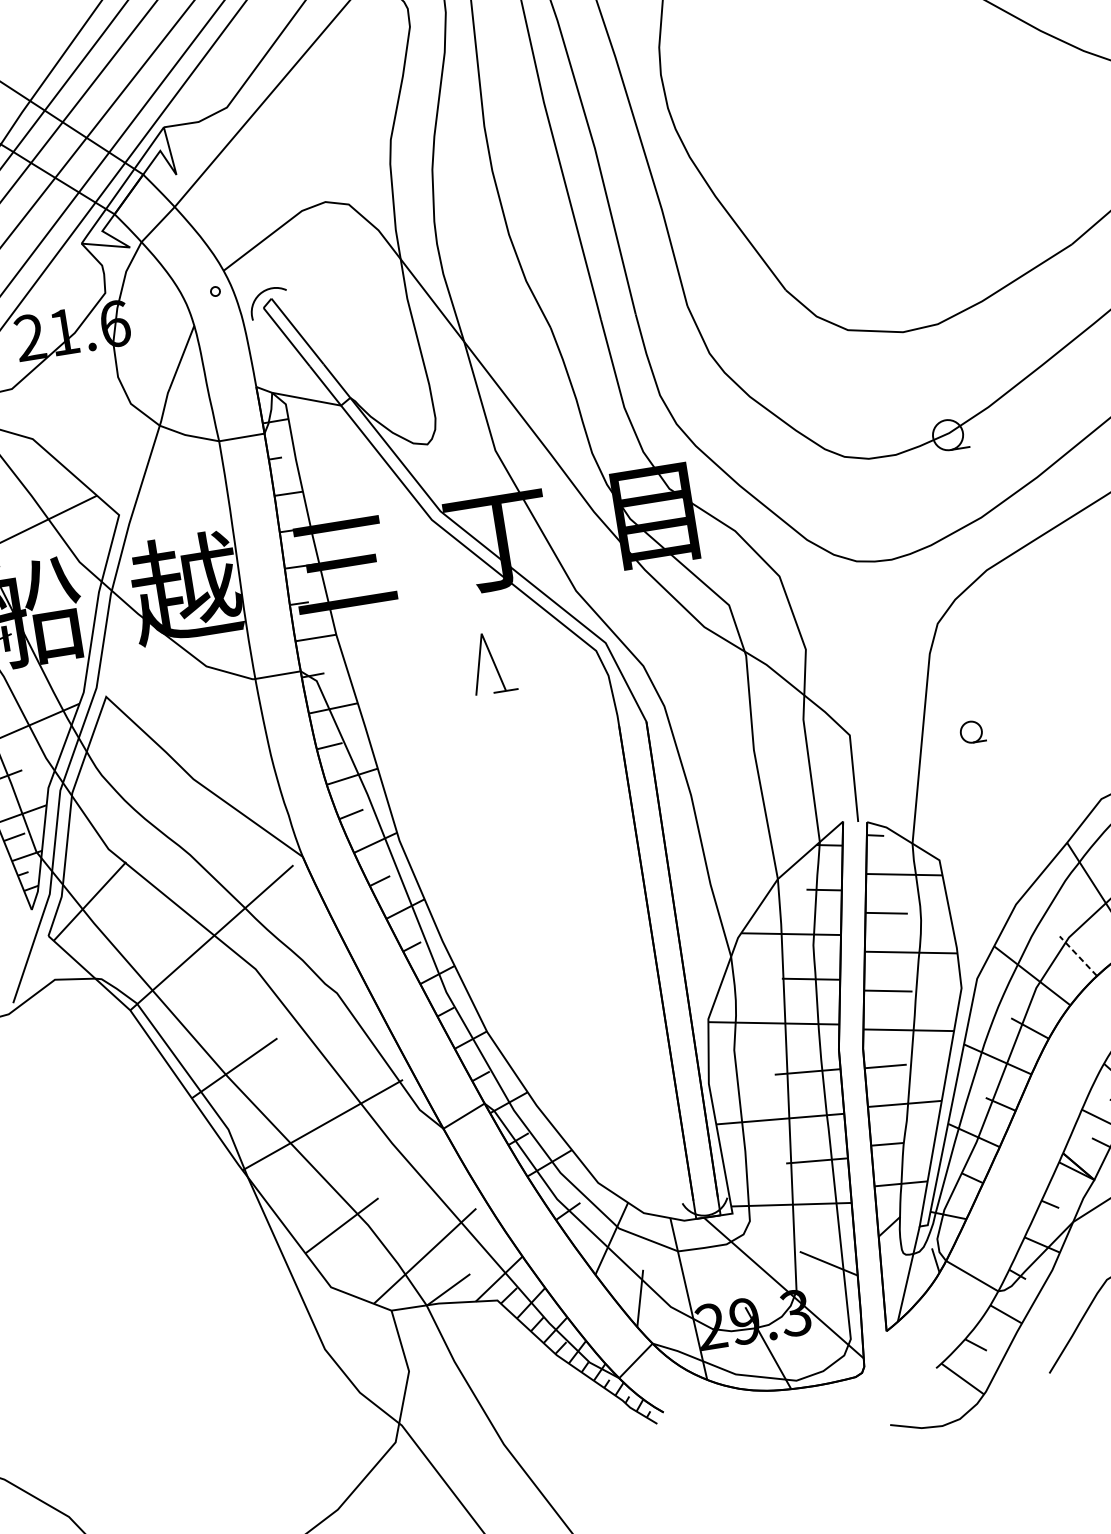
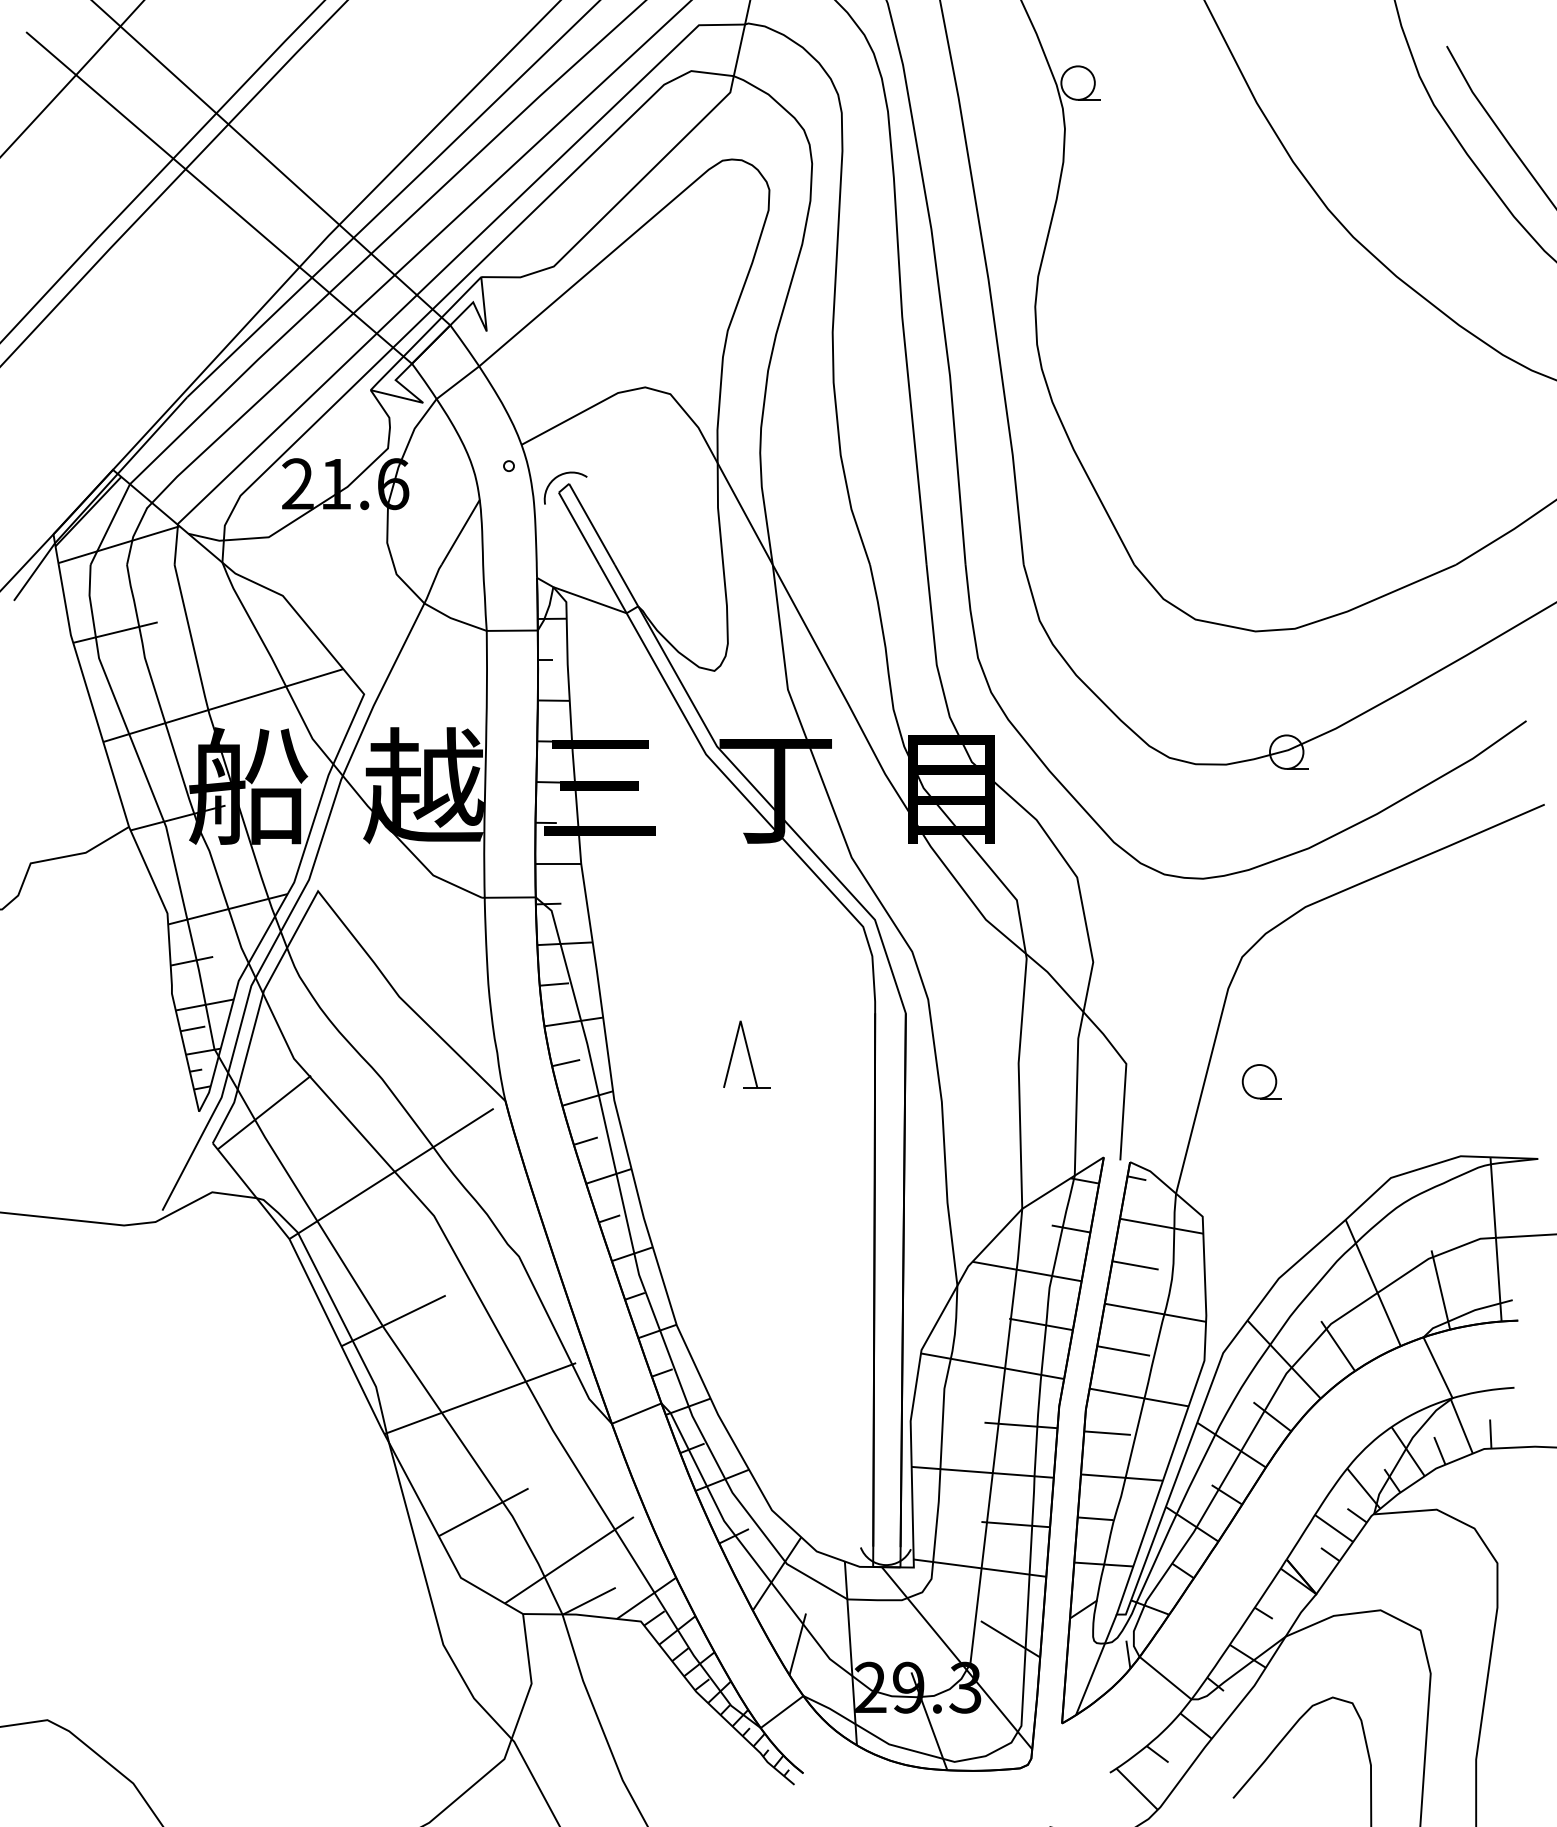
part: (491, 662) -> (746, 1054), moved
part: (972, 731) -> (1261, 1081), size x1.43
line: (1077, 955) -> (1337, 1345), dashed -> solid

